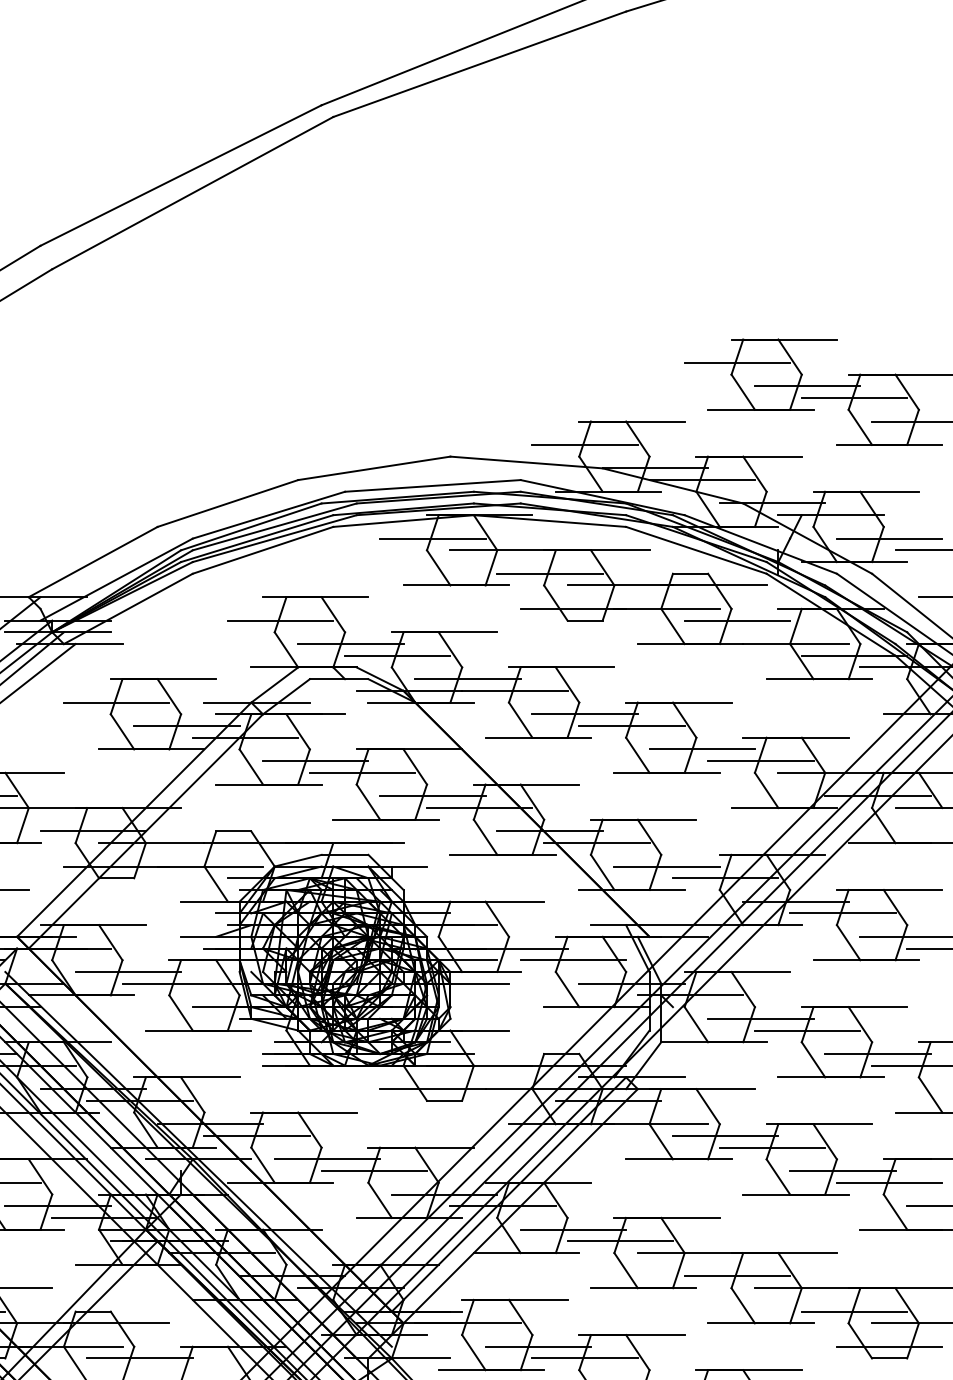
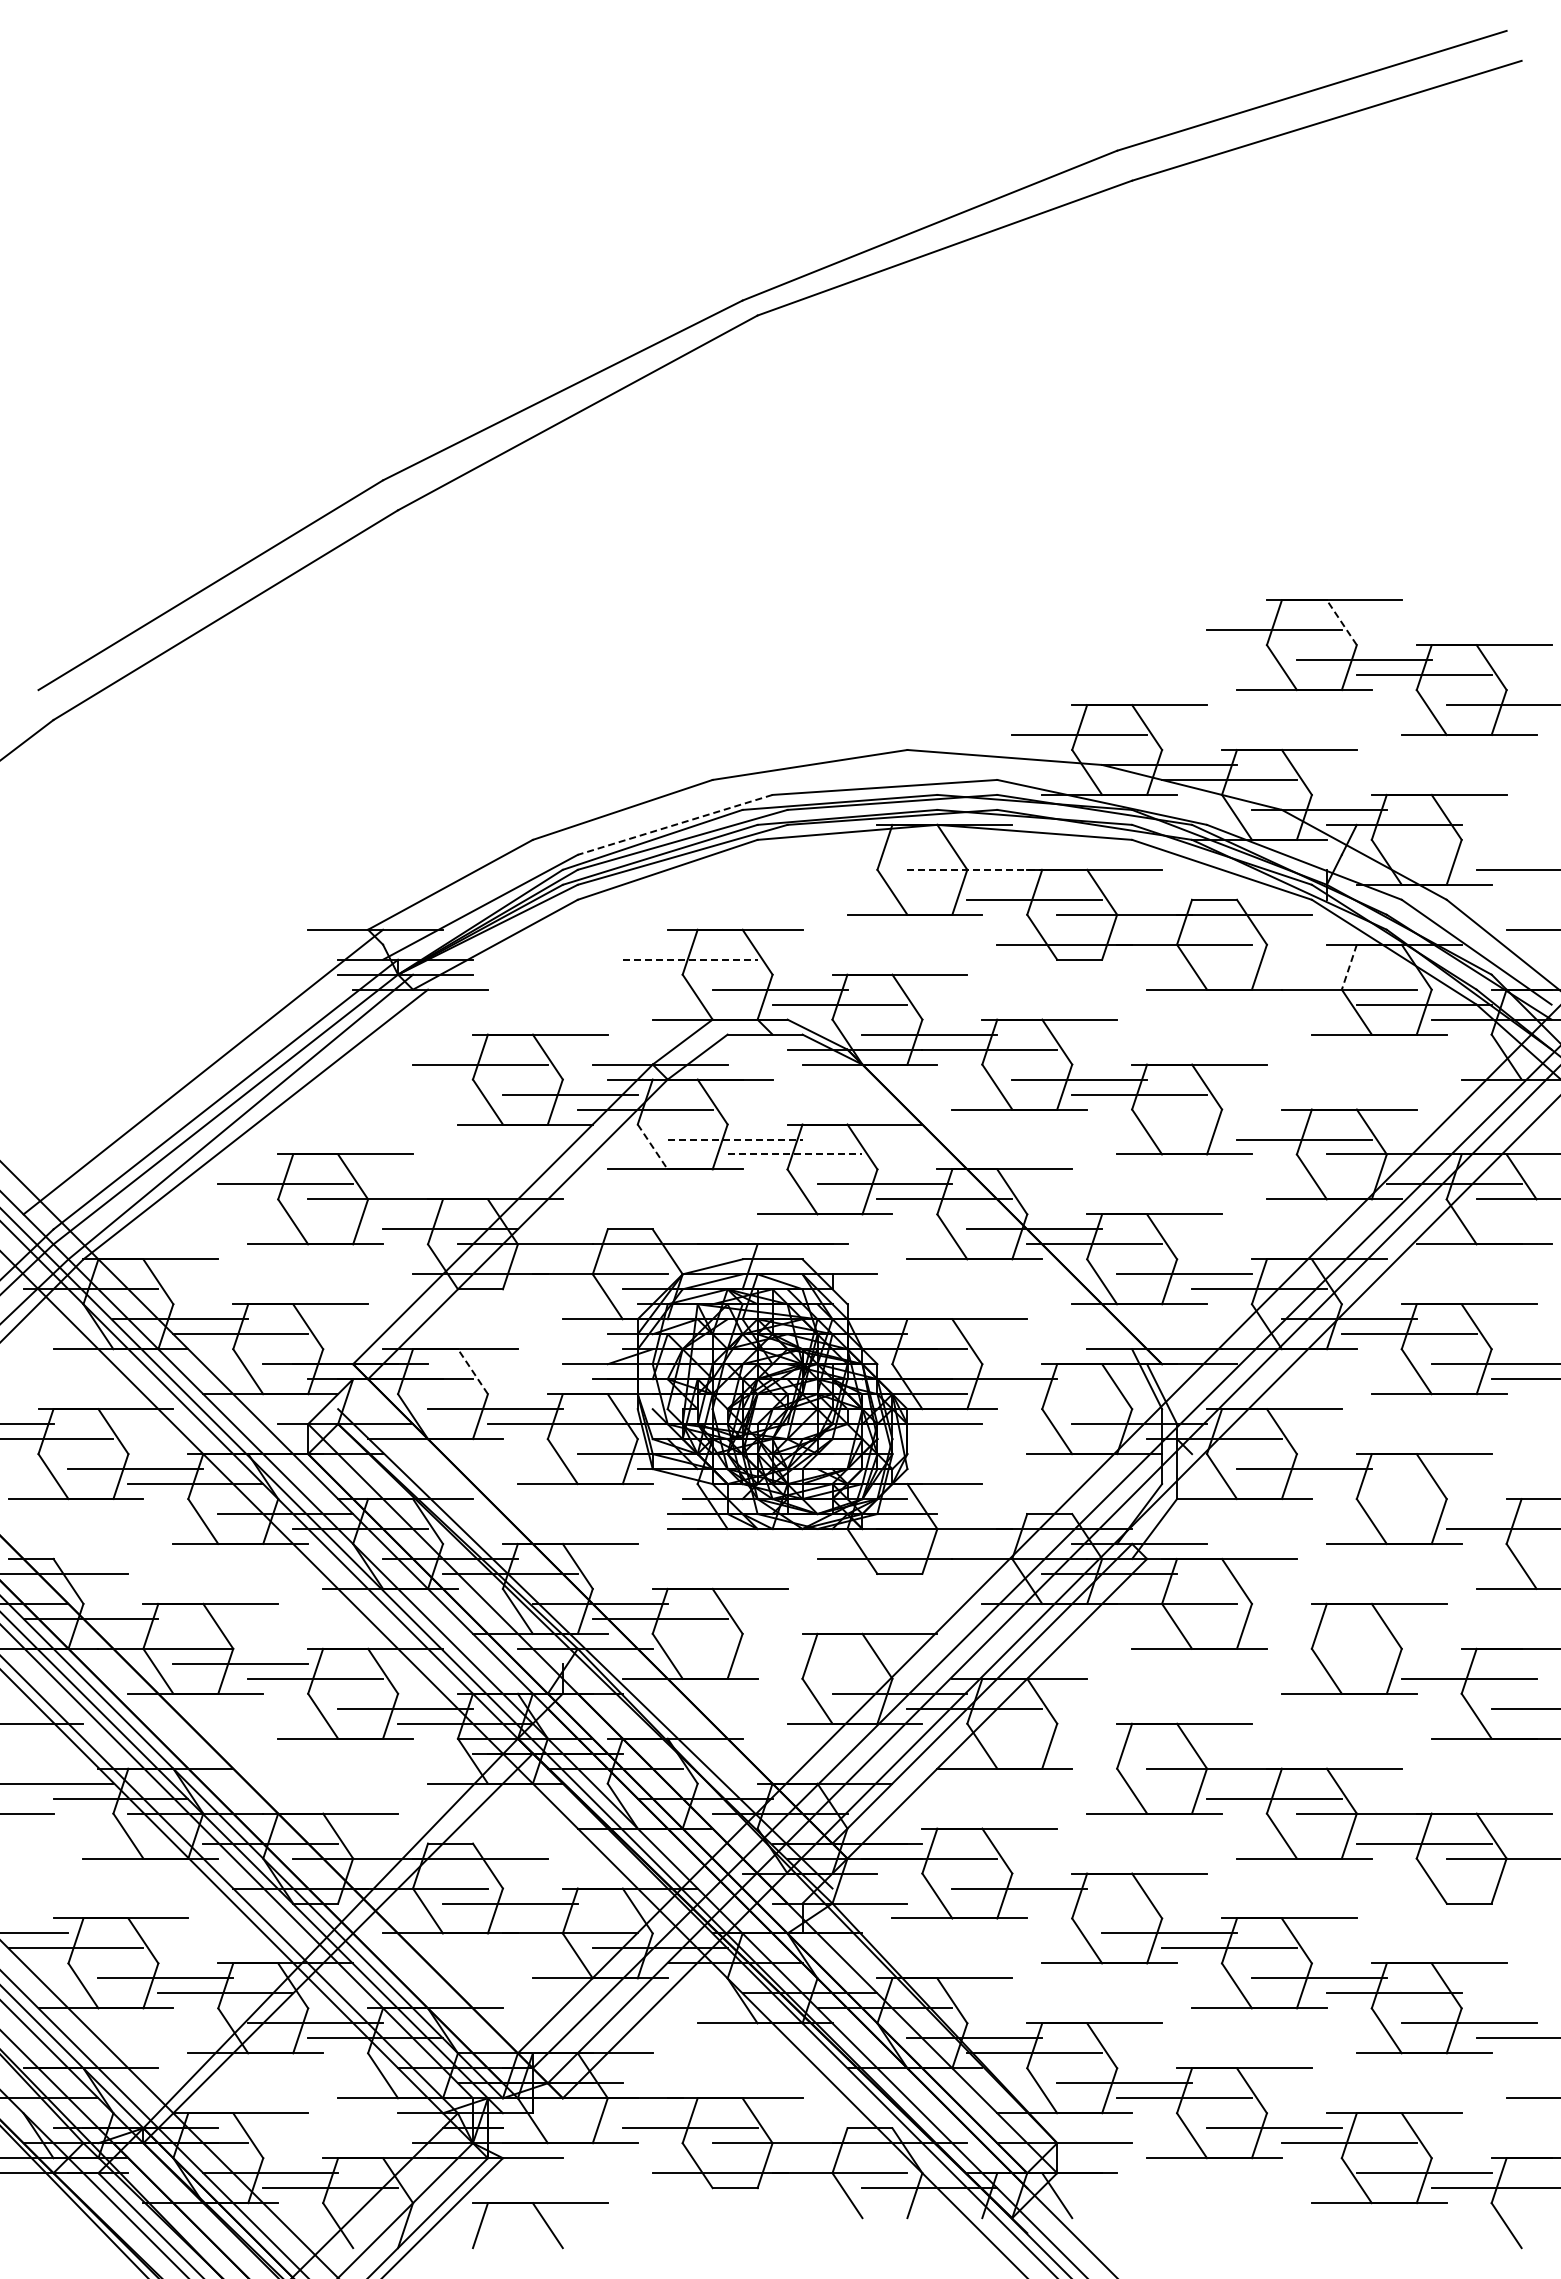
line: (789, 356) -> (1341, 622), solid -> dashed
line: (269, 514) -> (675, 824), solid -> dashed
line: (432, 538) -> (884, 854), removed
line: (889, 538) -> (1468, 854), removed
line: (503, 550) -> (975, 869), solid -> dashed
line: (280, 620) -> (690, 959), solid -> dashed
line: (737, 620) -> (1274, 959), removed
line: (796, 626) -> (1349, 967), solid -> dashed
line: (702, 749) -> (1229, 1124), removed
line: (316, 761) -> (735, 1139), solid -> dashed
line: (251, 767) -> (653, 1147), solid -> dashed
line: (362, 772) -> (795, 1154), solid -> dashed
line: (110, 942) -> (472, 1371), solid -> dashed
line: (573, 960) -> (1064, 1394), removed
line: (807, 1030) -> (1363, 1484), removed
line: (877, 1054) -> (1453, 1514), removed
line: (725, 1135) -> (1259, 1618), removed
line: (771, 1147) -> (1318, 1633), removed
line: (326, 1159) -> (749, 1648), removed
line: (373, 1170) -> (809, 1663), removed
line: (842, 1170) -> (1408, 1663), removed
line: (573, 1229) -> (1064, 1738), removed
line: (620, 1241) -> (1124, 1753), removed
line: (889, 1346) -> (1468, 1888), removed
line: (584, 1358) -> (1079, 1903), removed

